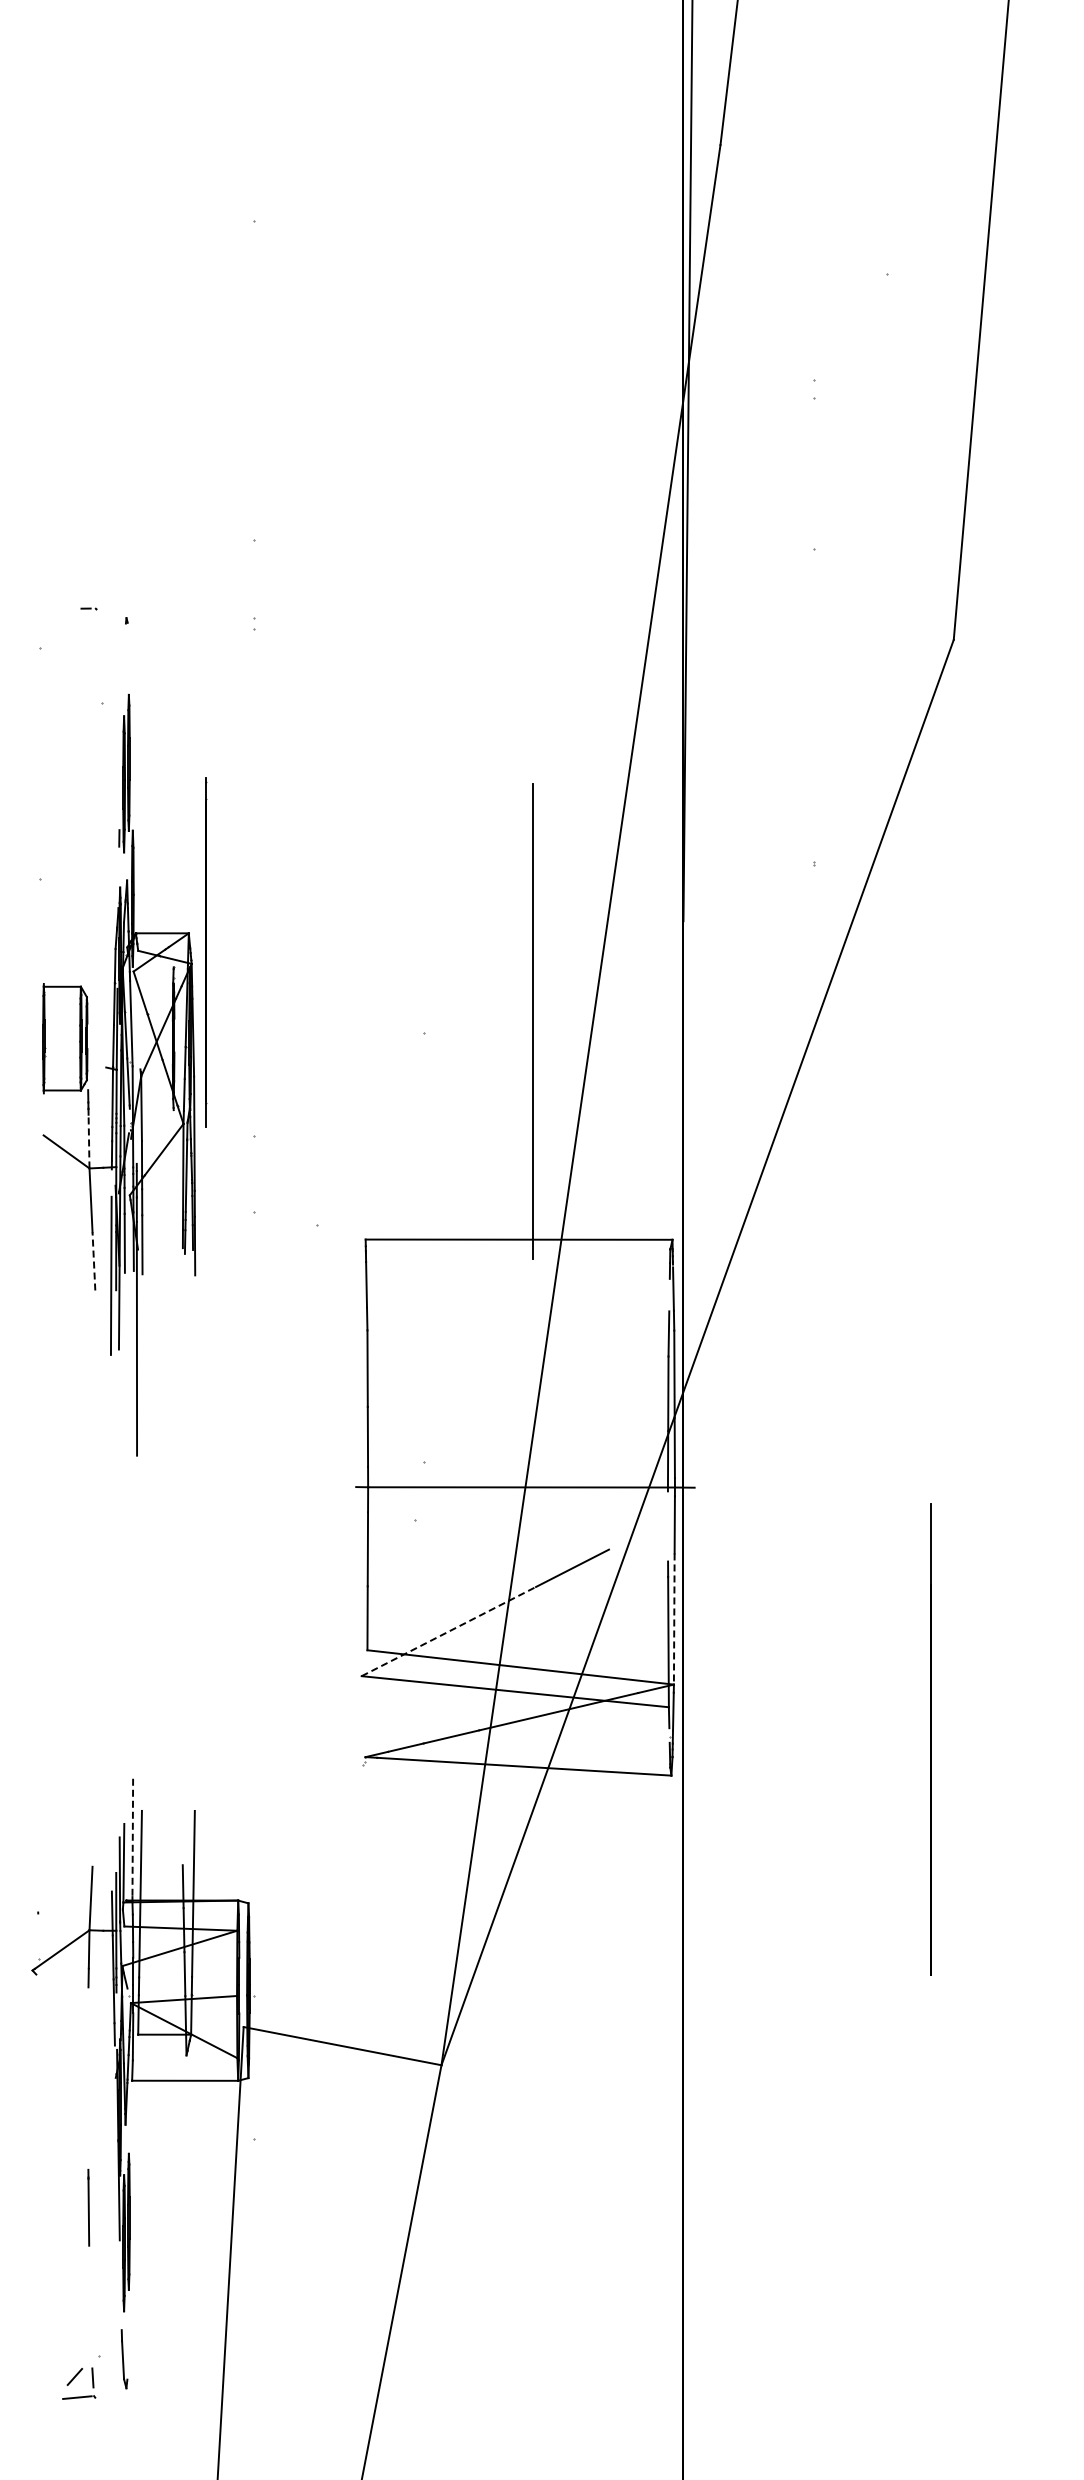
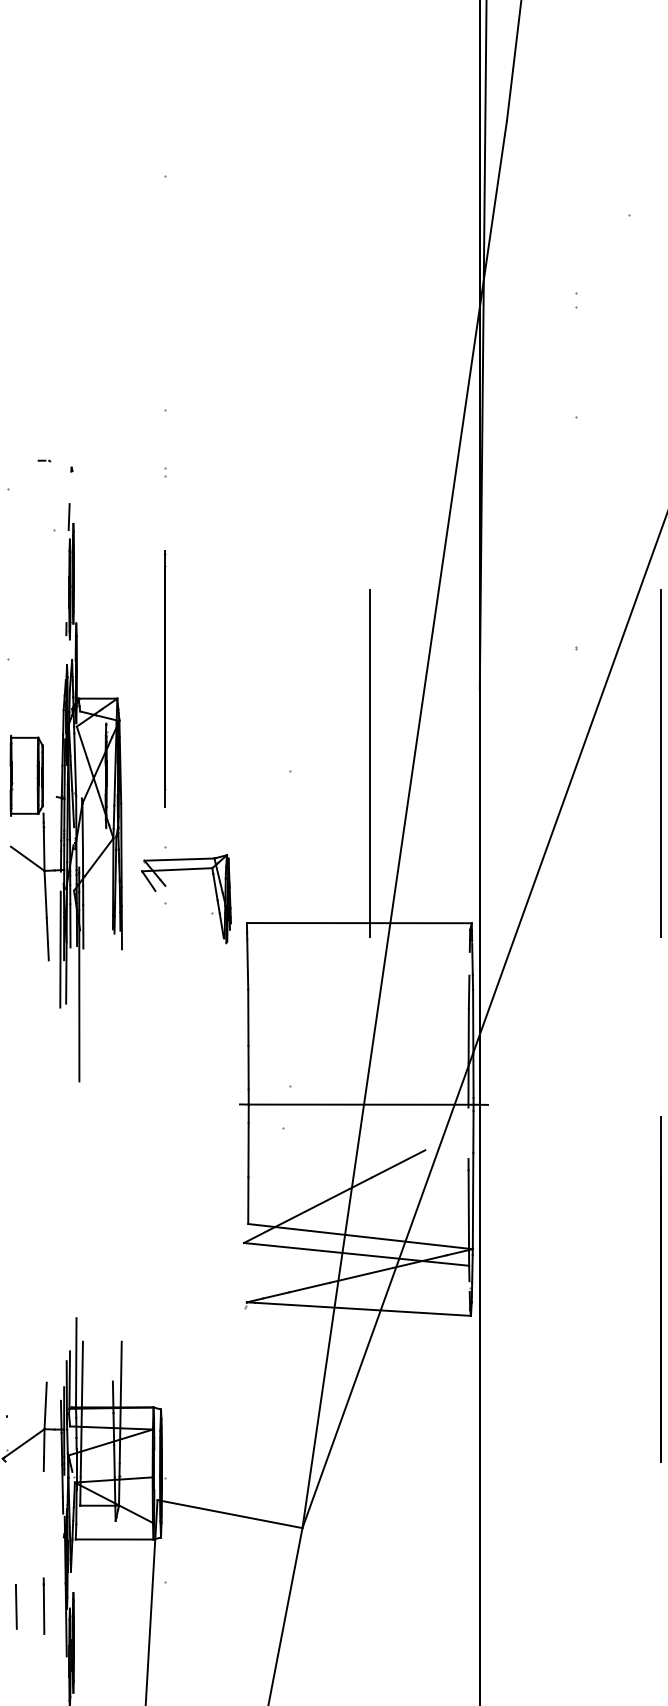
line: (122, 685) -> (68, 517), added
line: (206, 952) -> (165, 678), moved
line: (931, 1021) -> (661, 763), added
line: (89, 1141) -> (44, 851), dashed -> solid
part: (255, 1189) -> (166, 886), added
line: (93, 1260) -> (47, 938), dashed -> solid
line: (674, 1619) -> (473, 1201), dashed -> solid
line: (448, 1631) -> (307, 1210), dashed -> solid
line: (132, 1838) -> (76, 1361), dashed -> solid
line: (50, 2172) -> (15, 1606), added
line: (88, 2207) -> (43, 1605), moved

